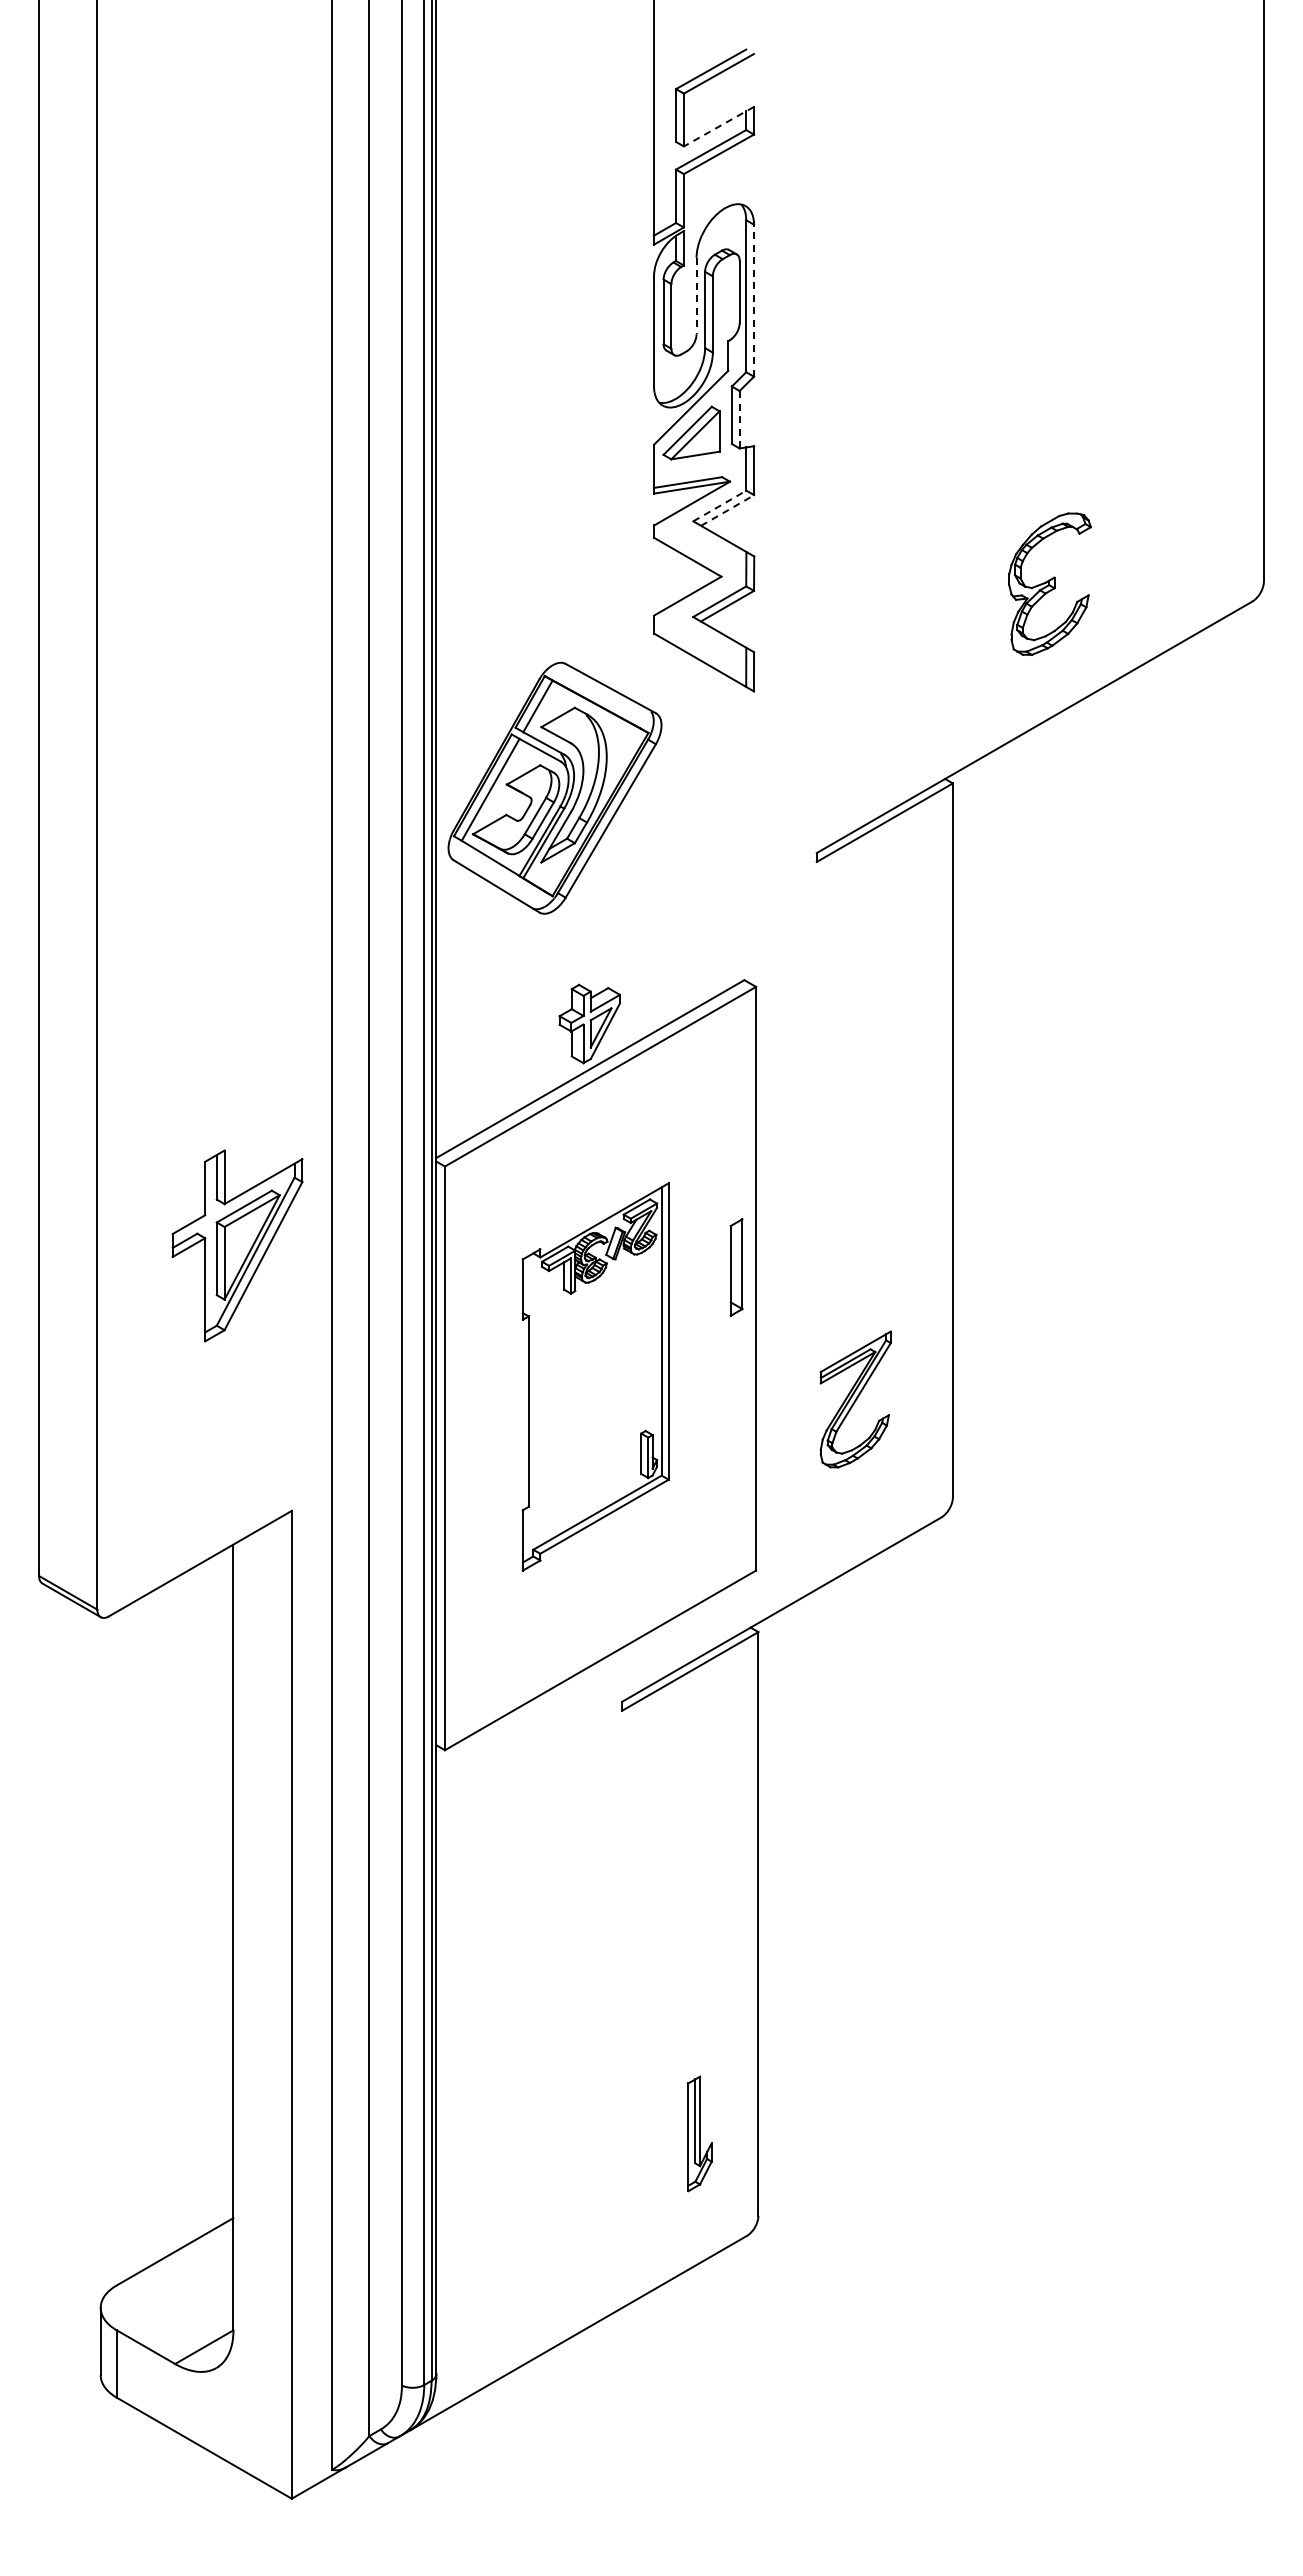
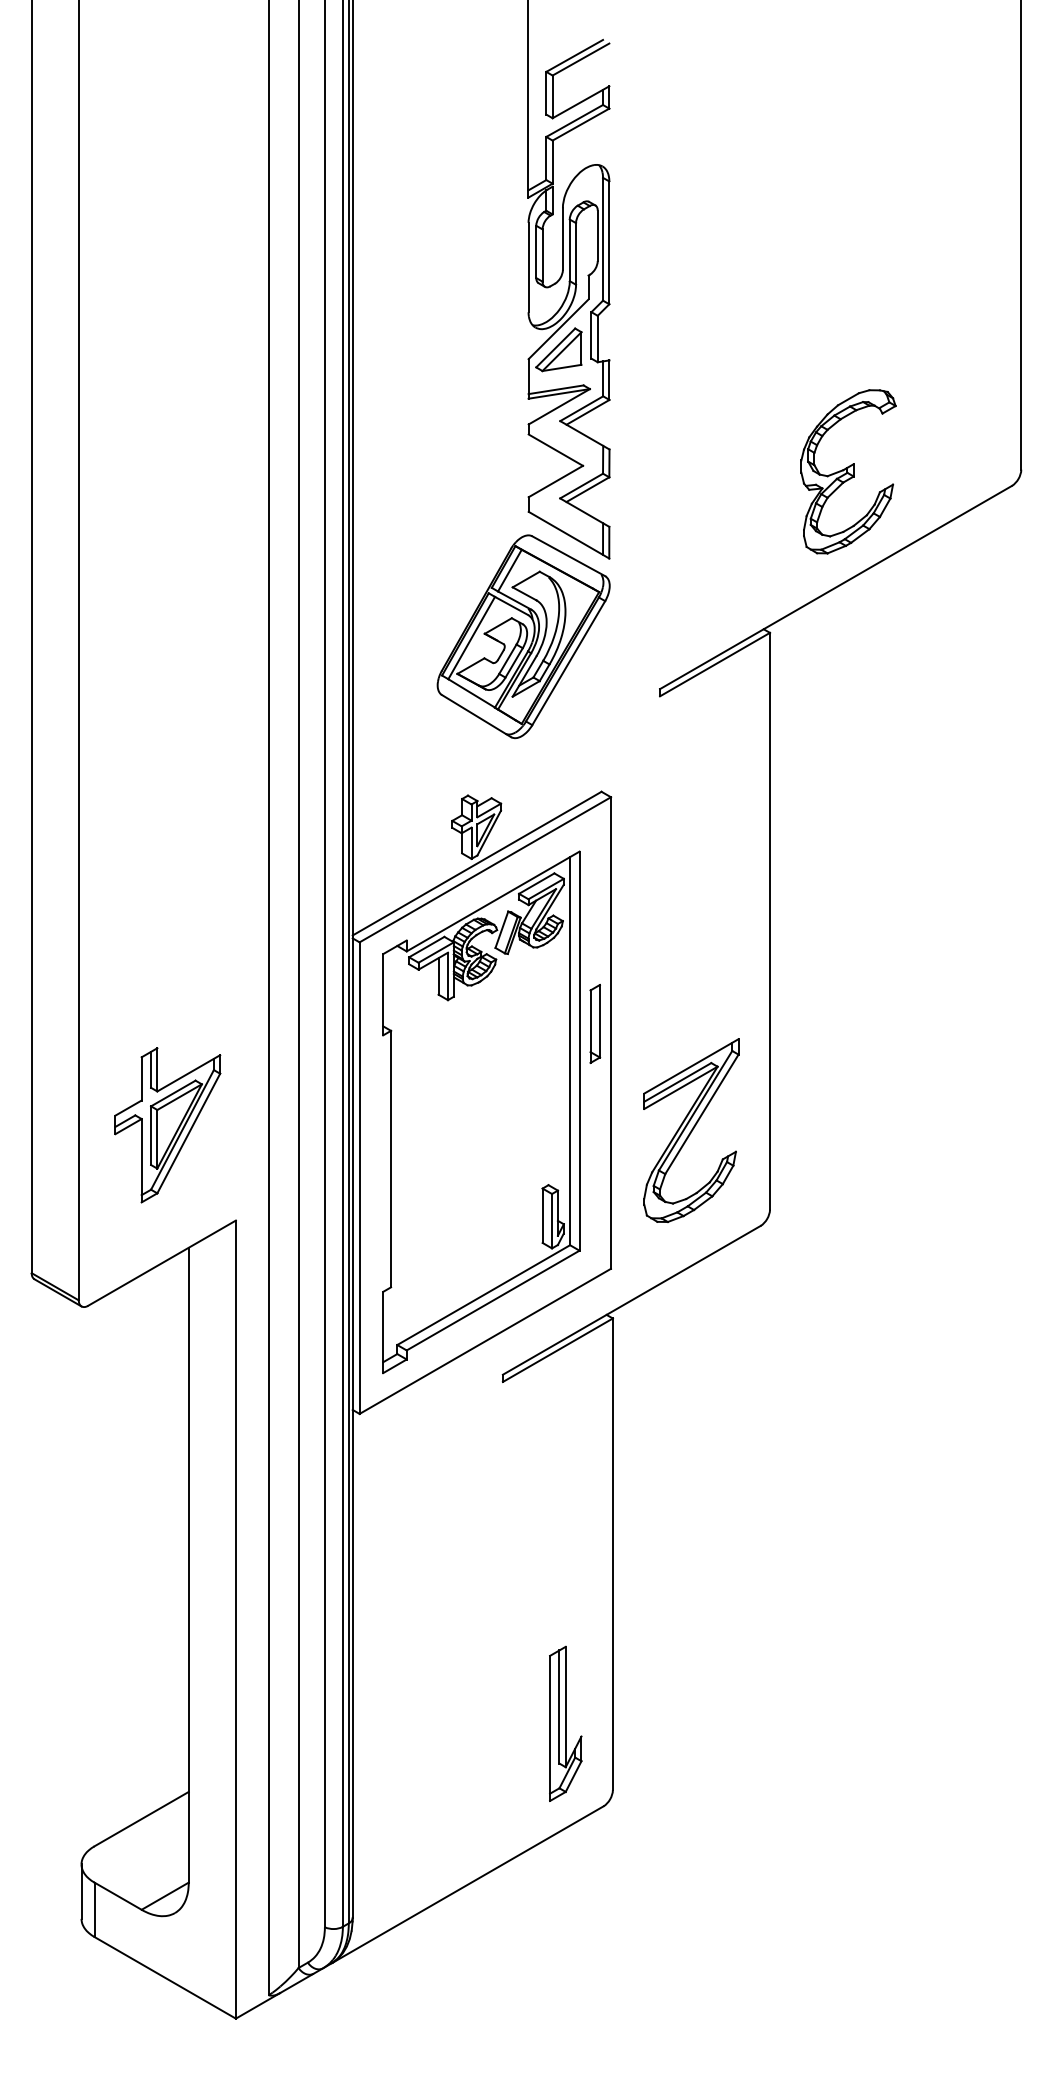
line: (718, 126) -> (580, 102), dashed -> solid
line: (696, 296) -> (562, 239), dashed -> solid
line: (754, 300) -> (609, 242), dashed -> solid
line: (739, 419) -> (597, 338), dashed -> solid
line: (719, 506) -> (581, 409), dashed -> solid
line: (727, 510) -> (587, 412), dashed -> solid
part: (1049, 584) -> (848, 472), size x1.43
part: (554, 787) -> (523, 636), moved
part: (237, 1245) -> (167, 1124), moved
part: (595, 1376) -> (481, 1111), size x1.67
part: (855, 1399) -> (691, 1130), size x1.67
part: (699, 2133) -> (565, 1723), size x1.67

